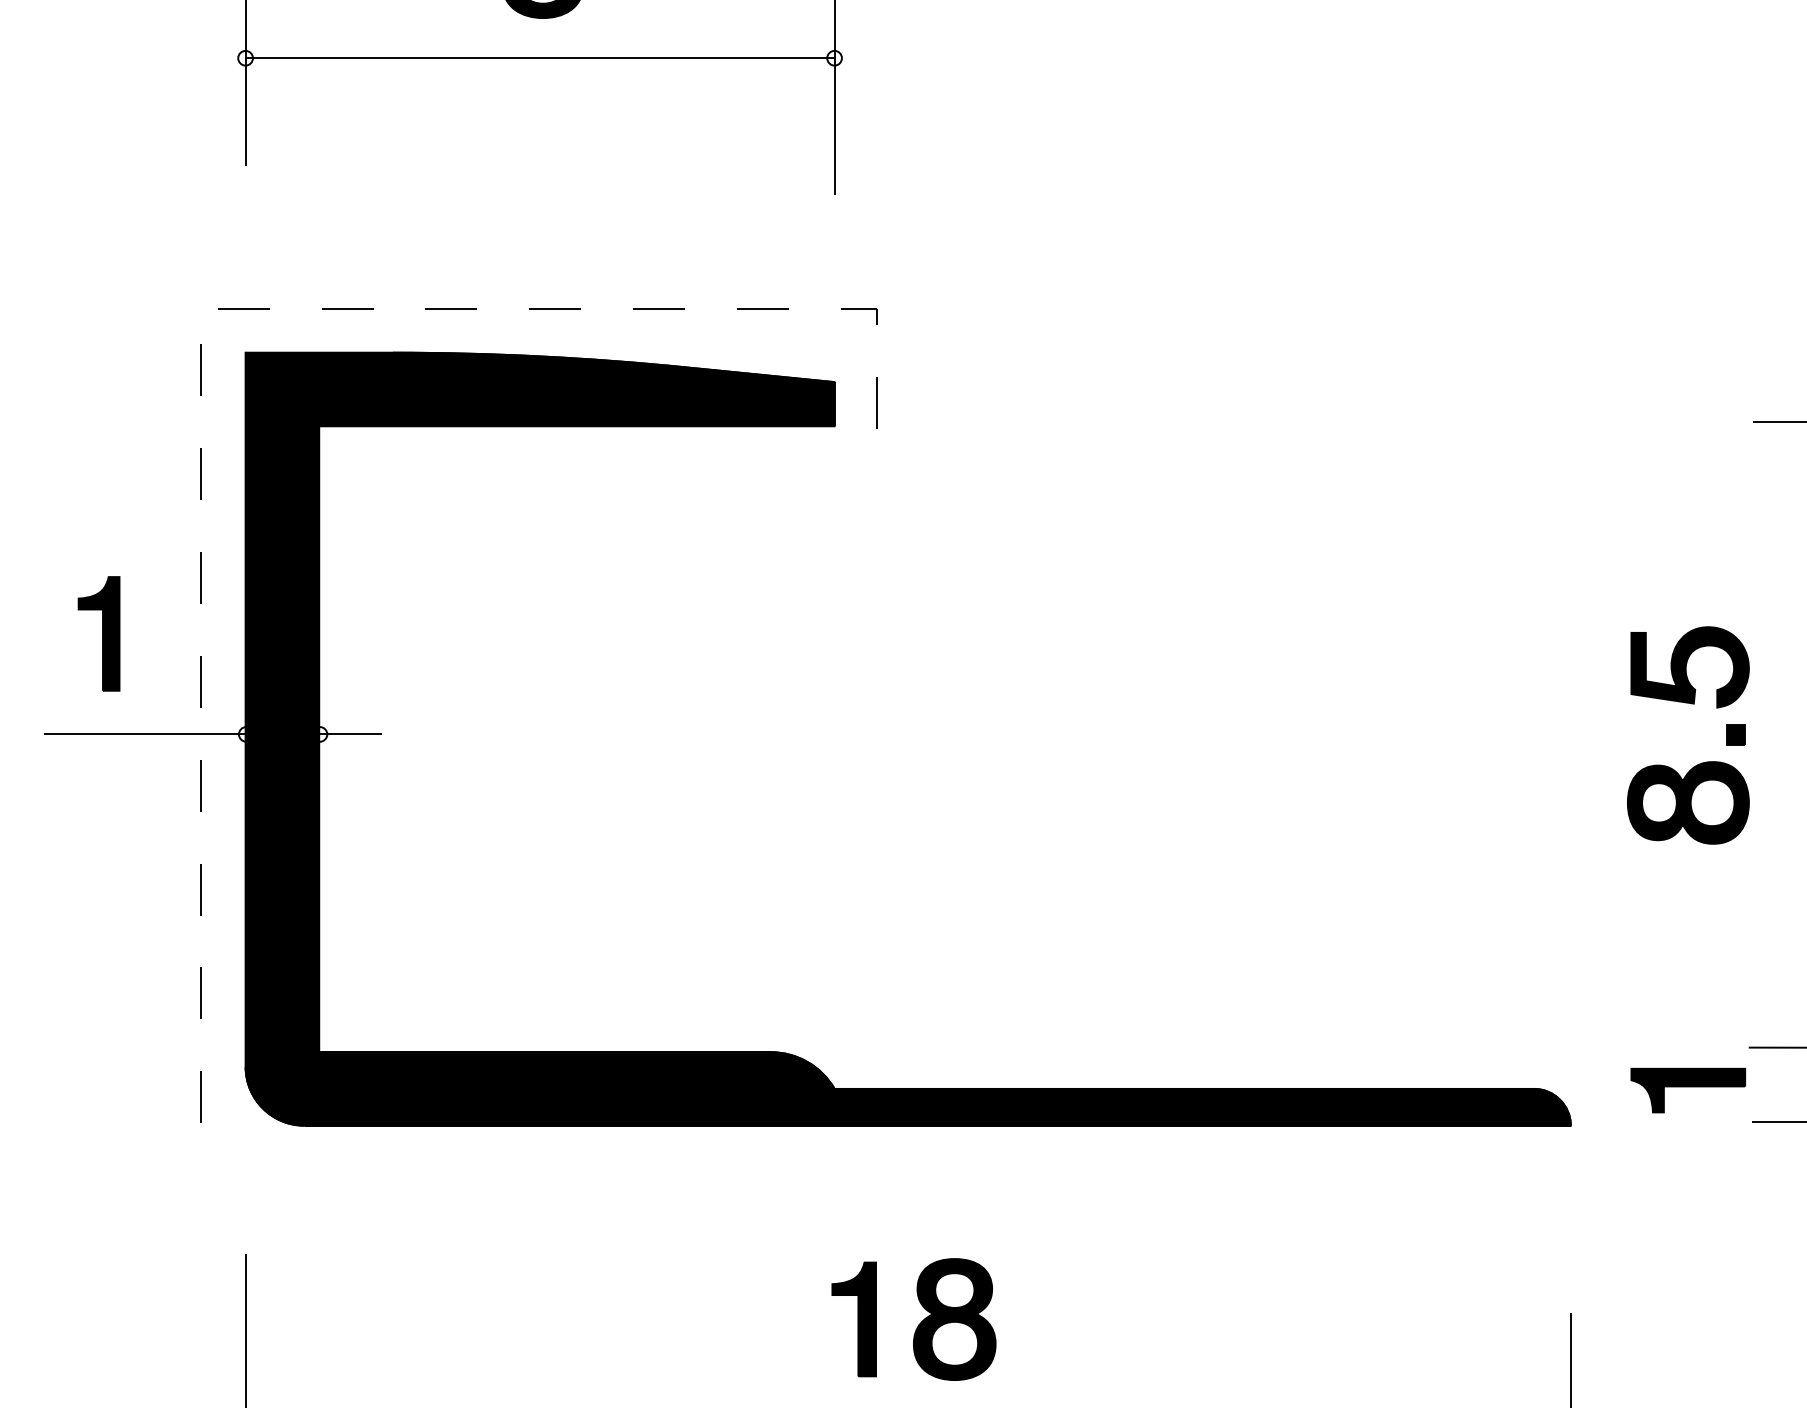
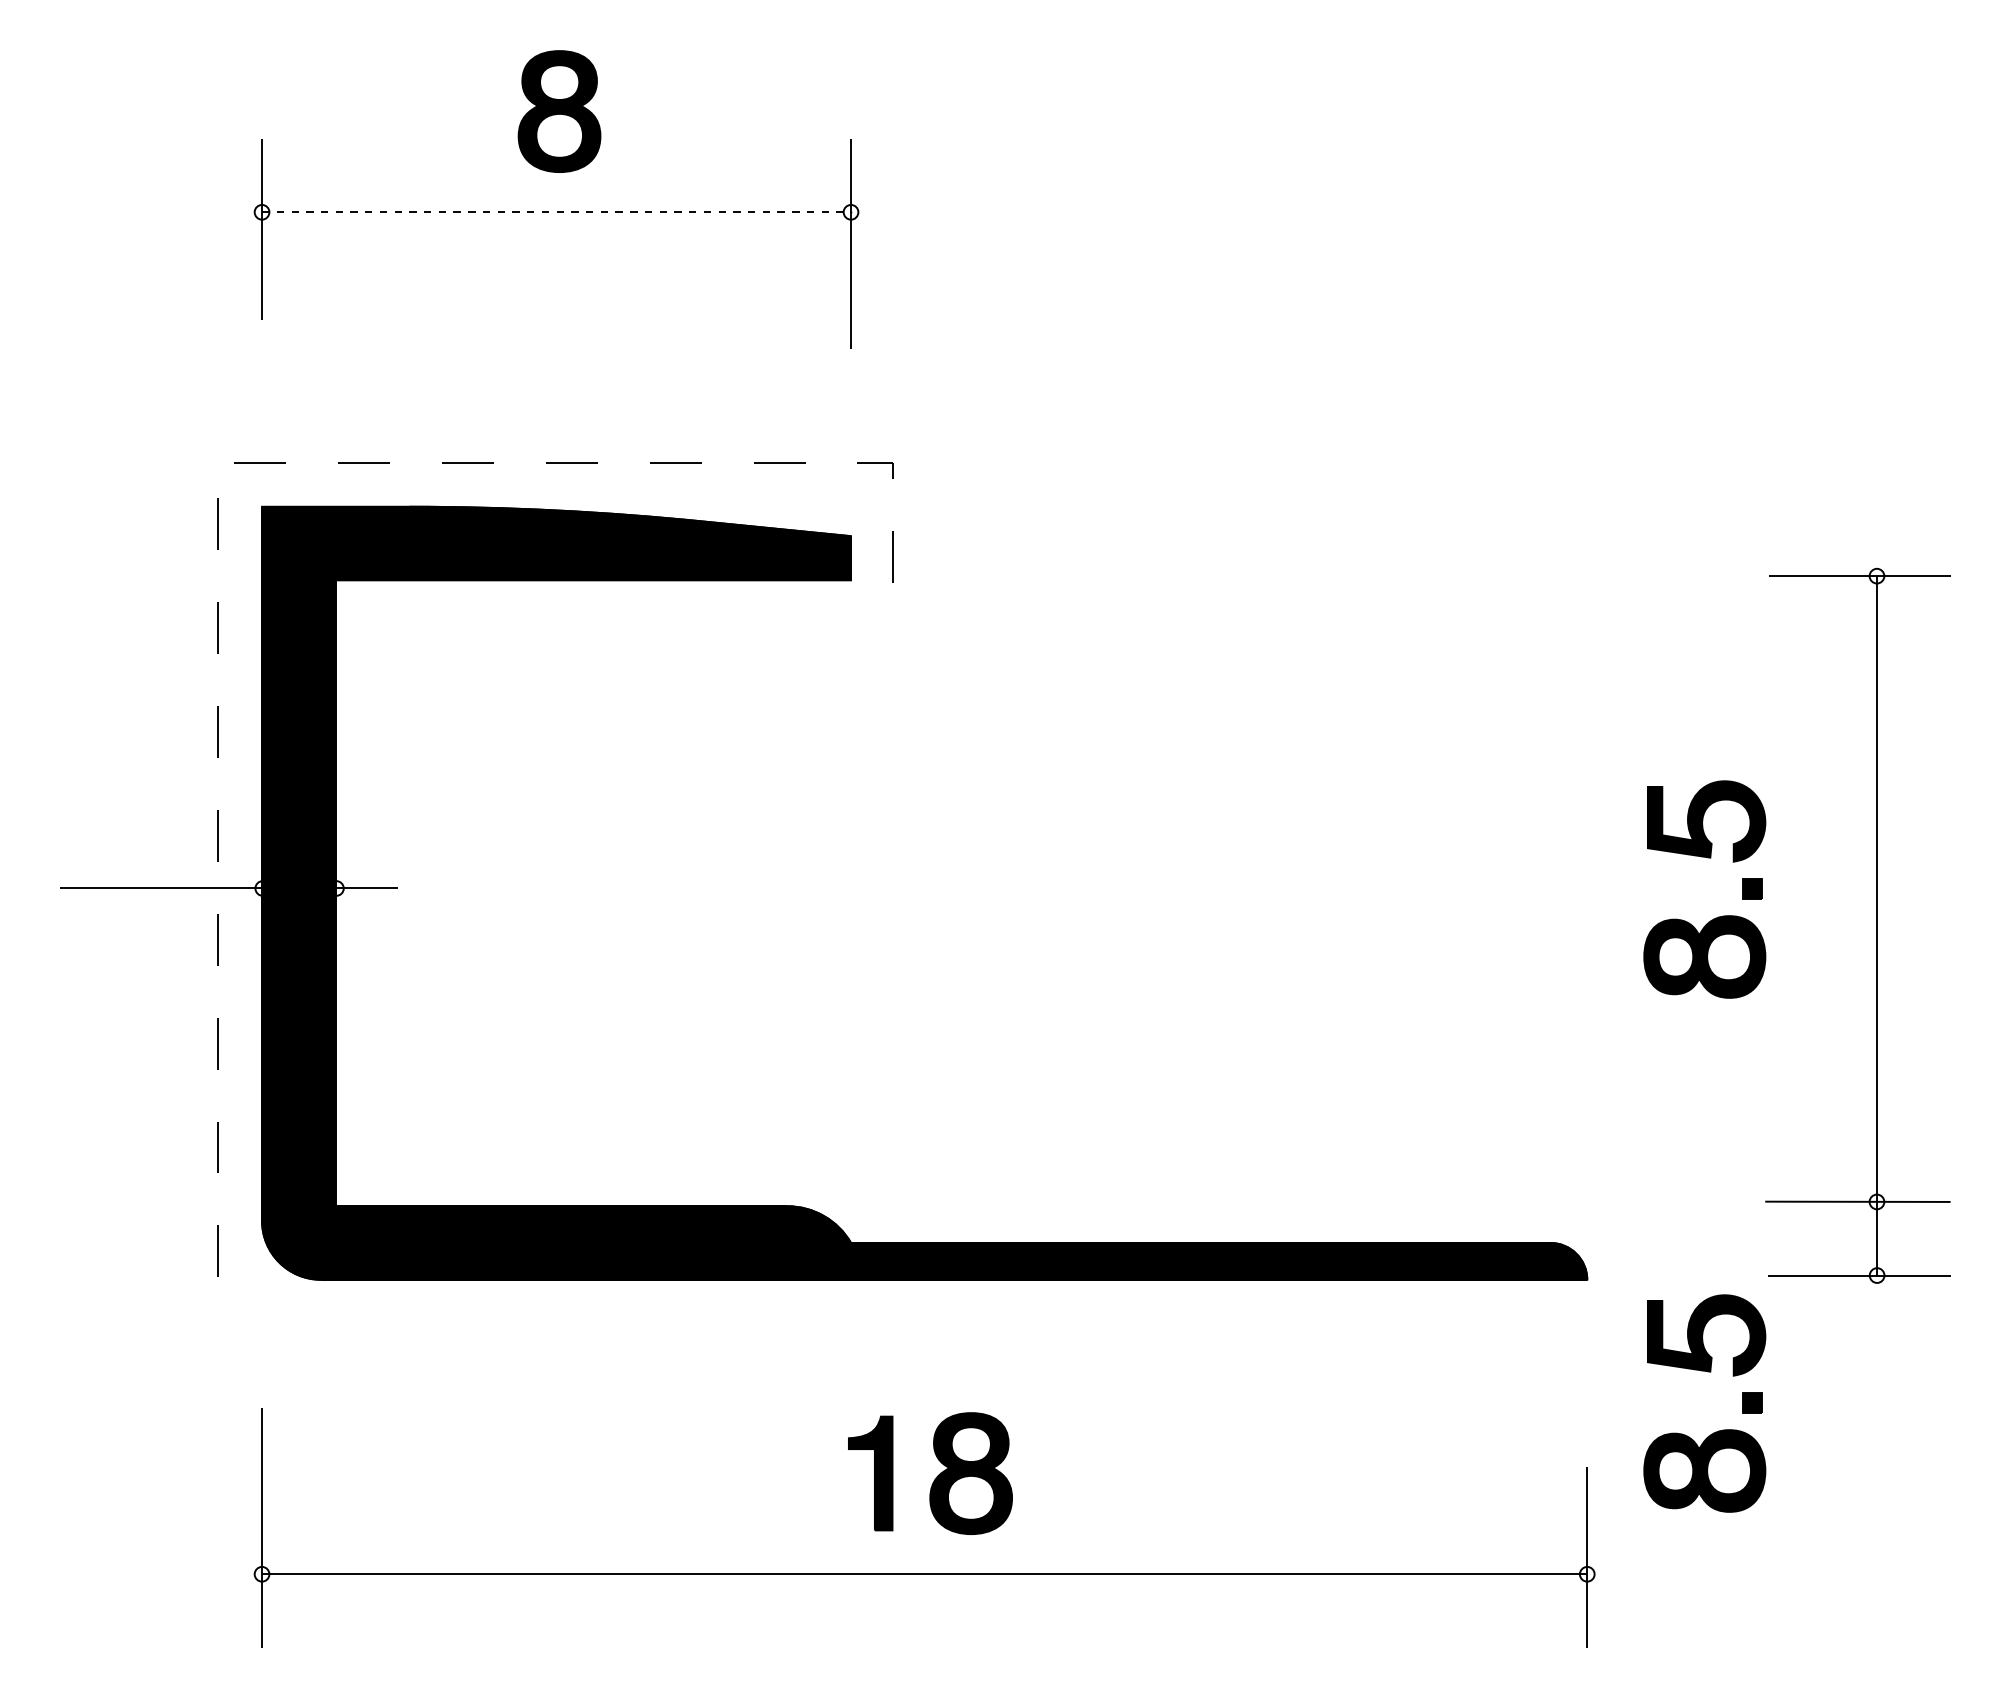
line: (541, 58) -> (557, 212), solid -> dashed
part: (99, 633) -> (115, 787), removed
part: (1688, 1090) -> (1704, 1244), removed
part: (1699, 1277) -> (1715, 1431), added

